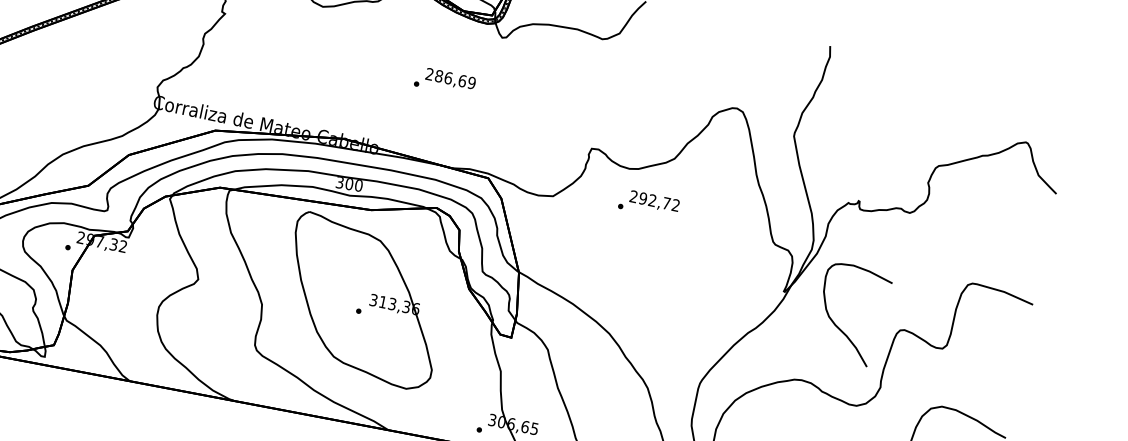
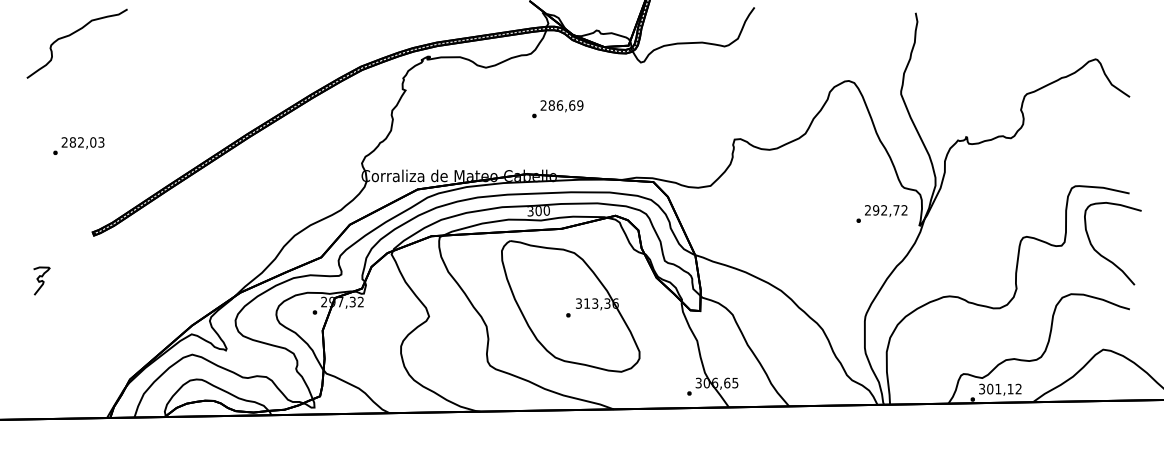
text: (444, 82) -> (557, 109), moved
text: (648, 203) -> (881, 213), moved
curve: (838, 325) -> (1103, 255), moved

